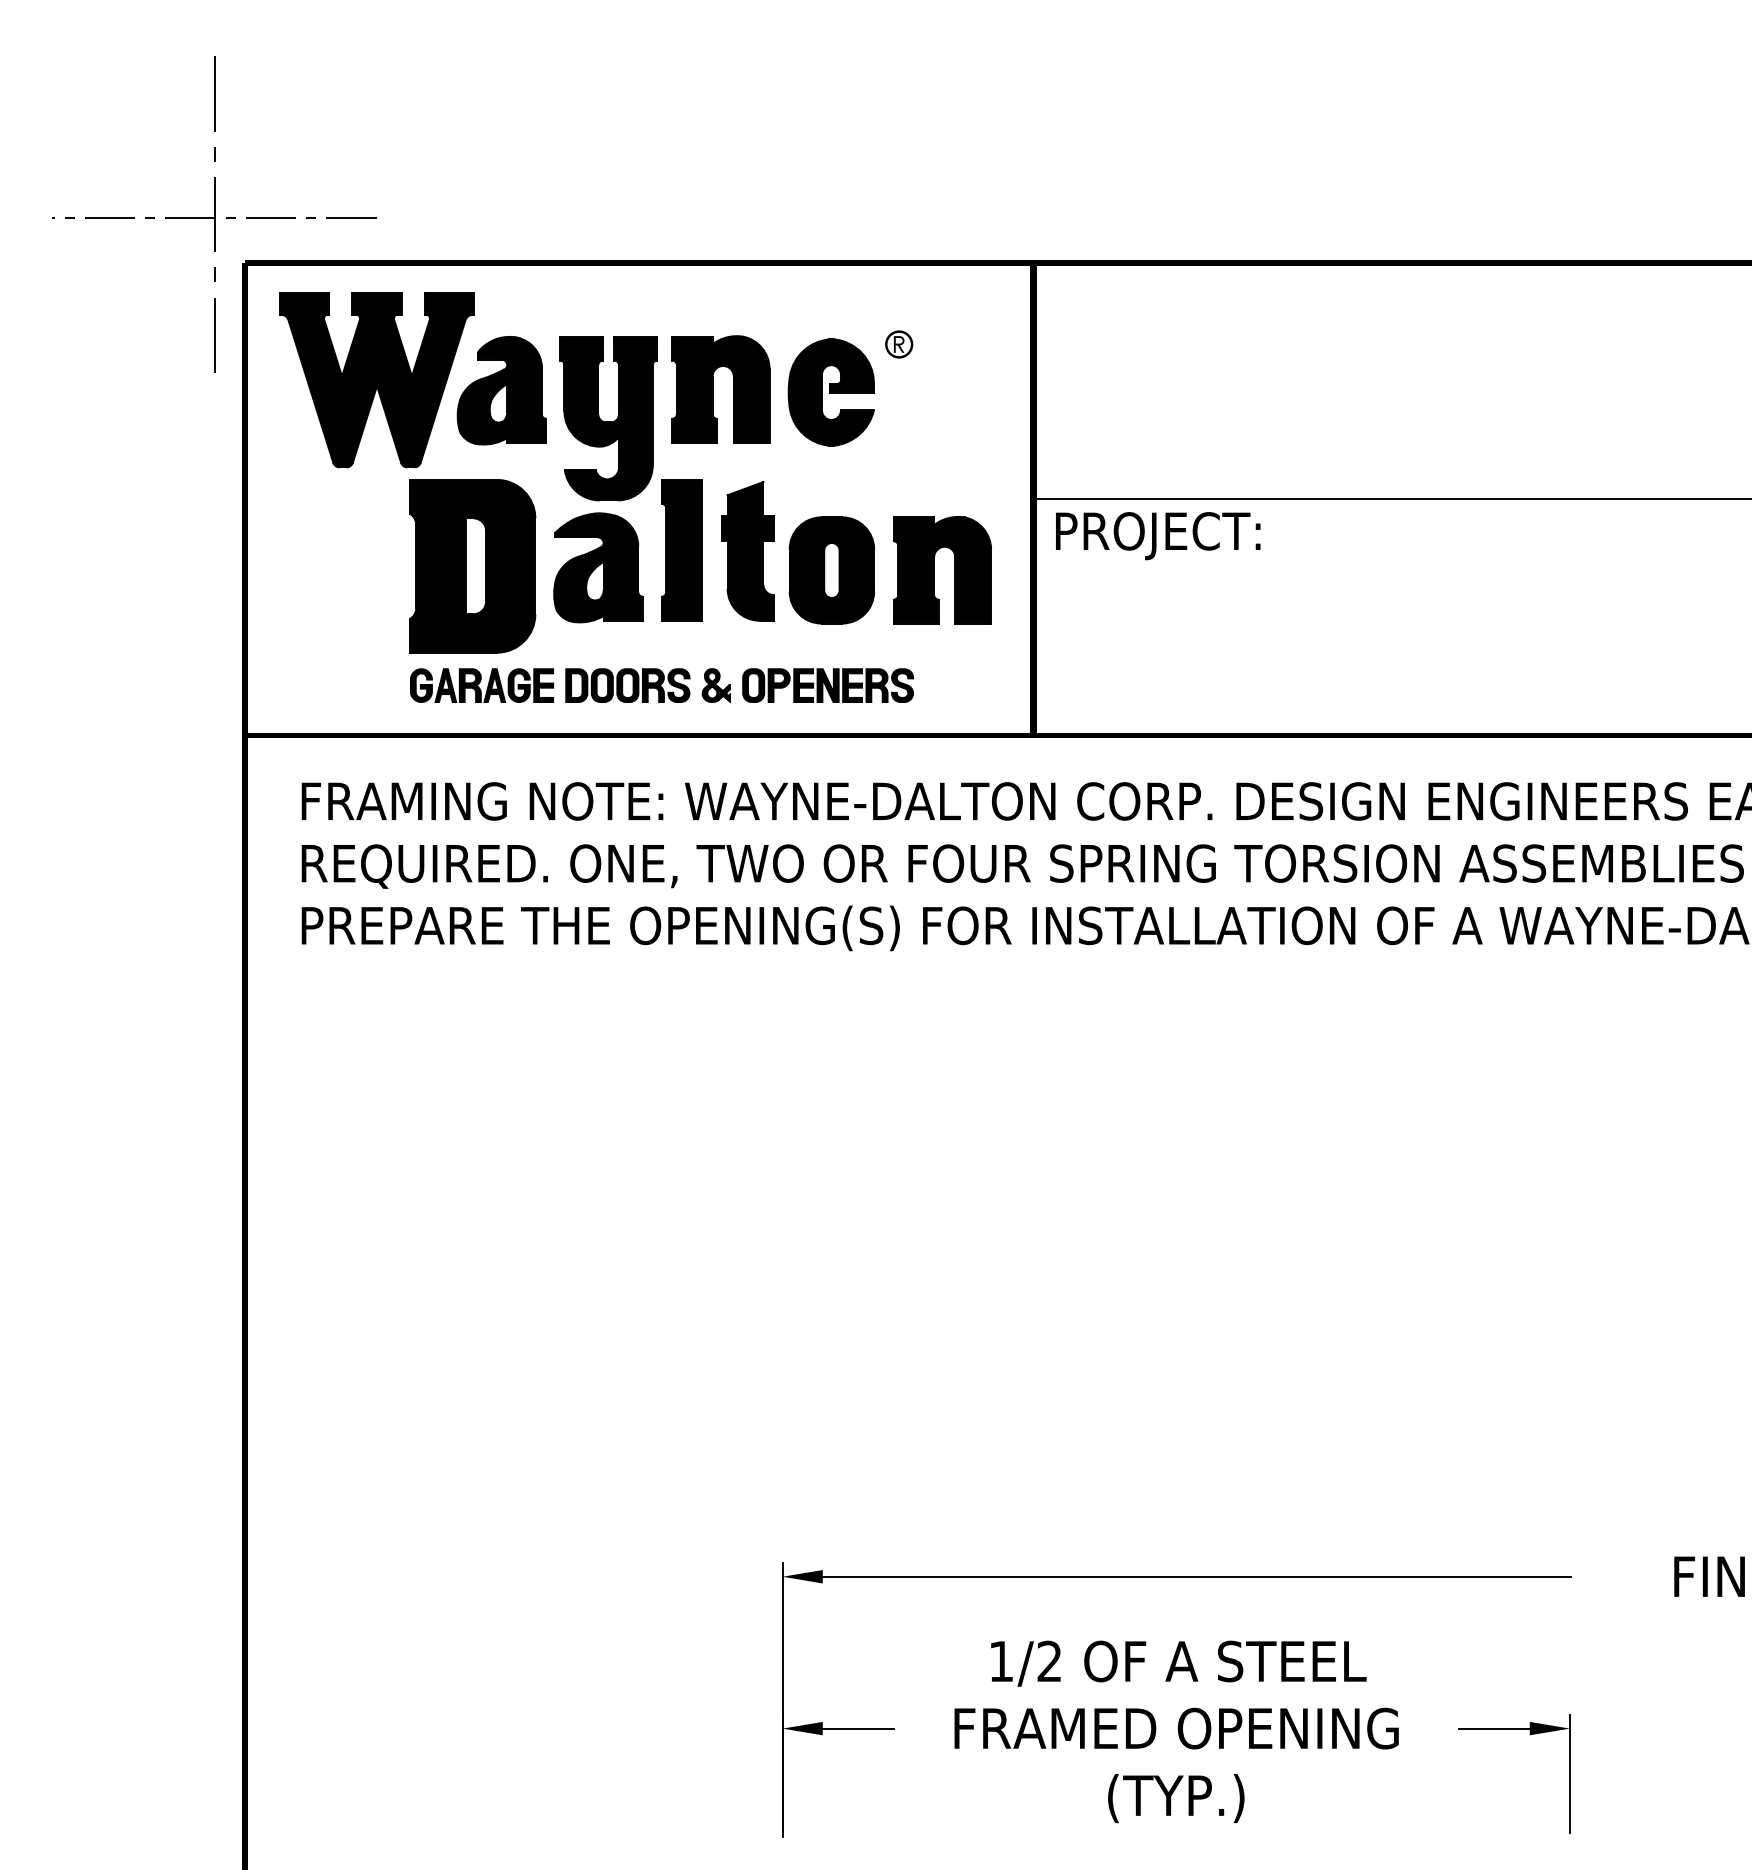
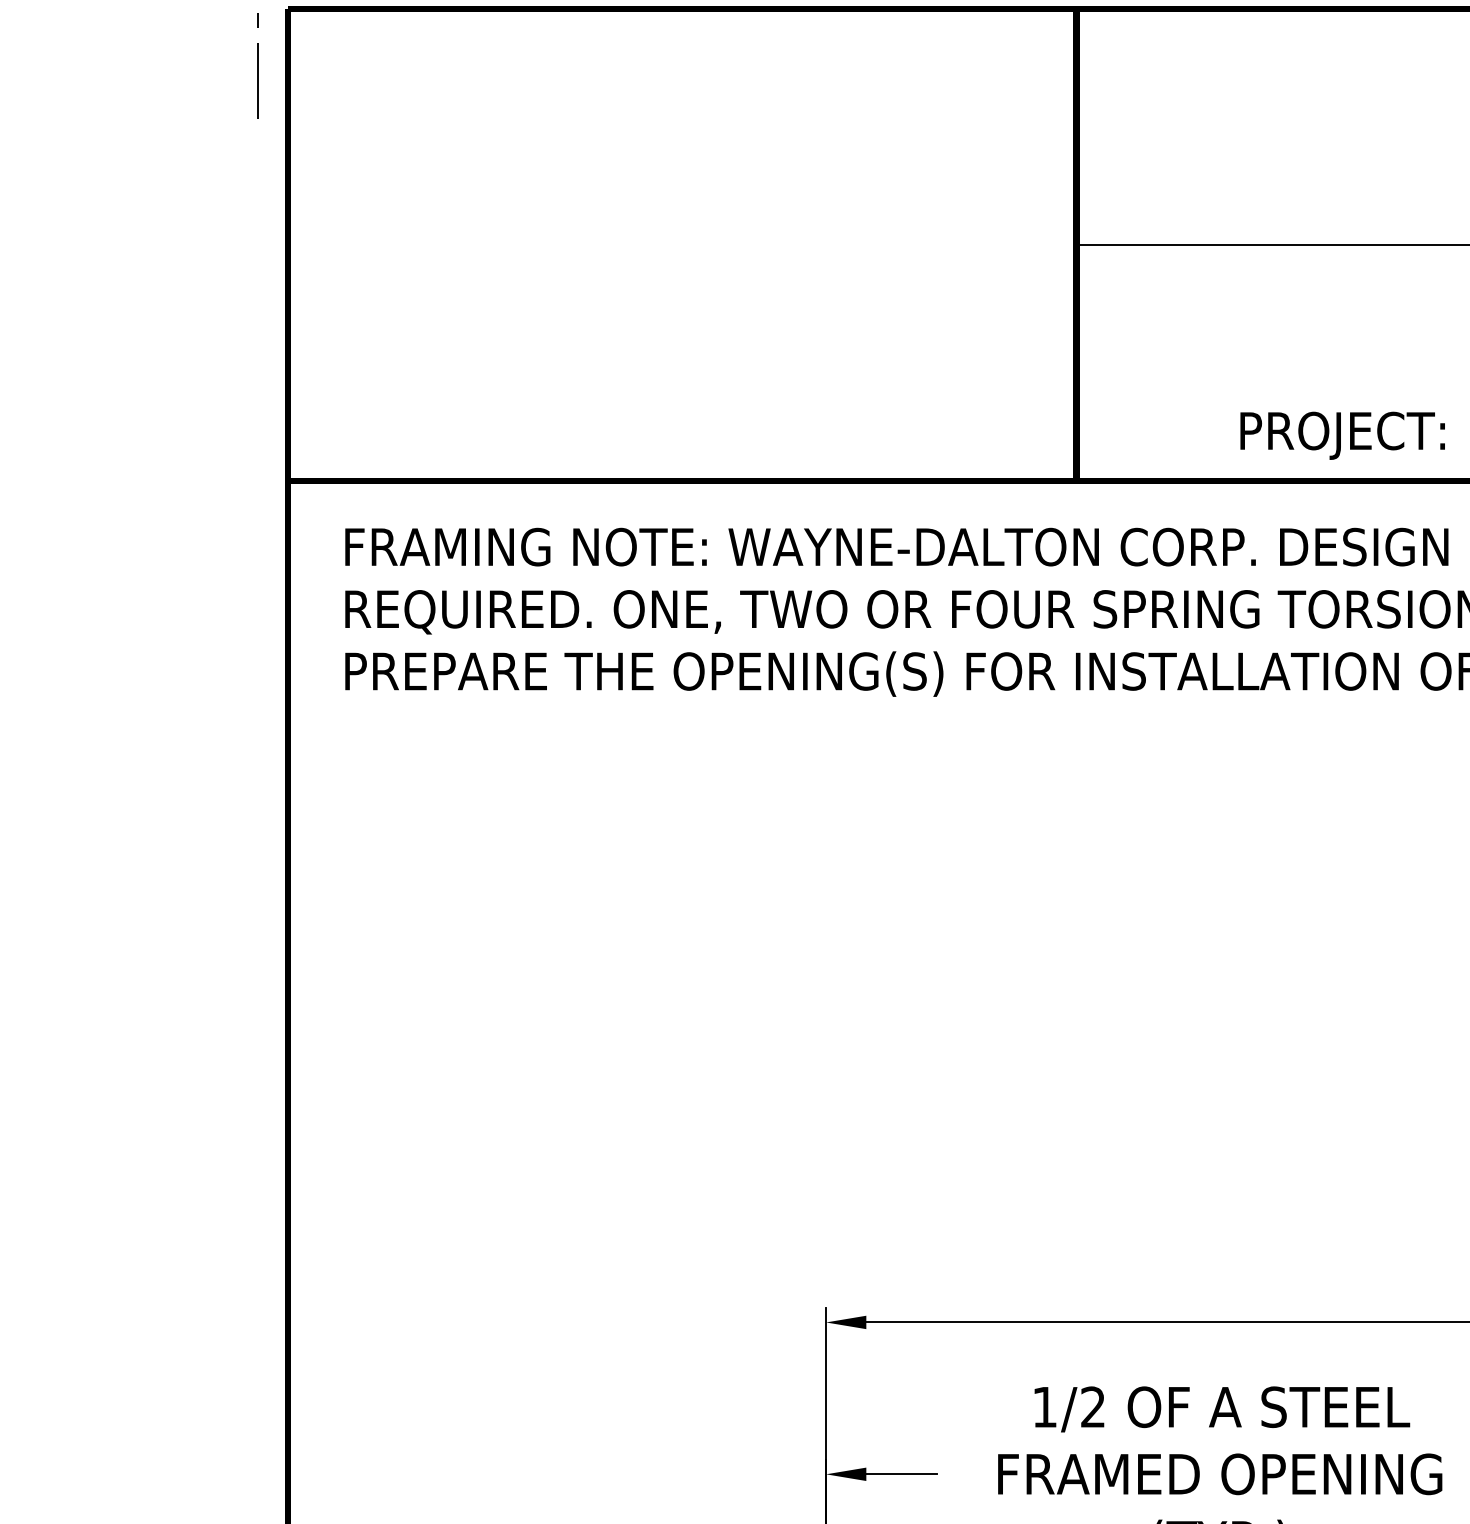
part: (635, 497) -> (679, 243), removed
text: (1158, 536) -> (1343, 436), moved

